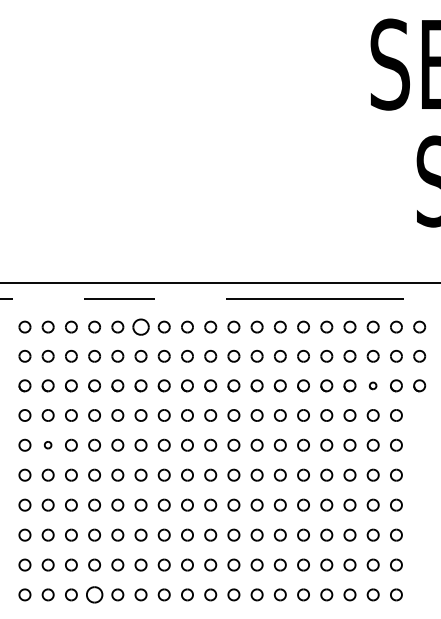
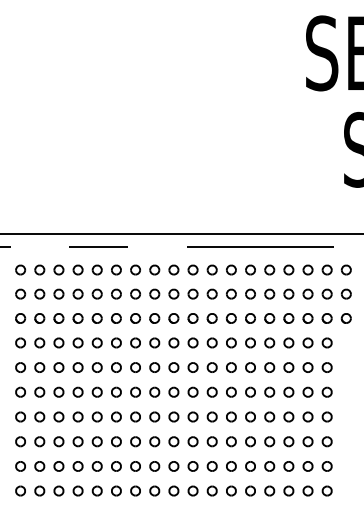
part: (140, 326) -> (115, 269), size x0.71
part: (372, 385) -> (307, 318), size x1.67
part: (47, 444) -> (39, 366), size x1.67
part: (94, 594) -> (78, 490), size x0.71

